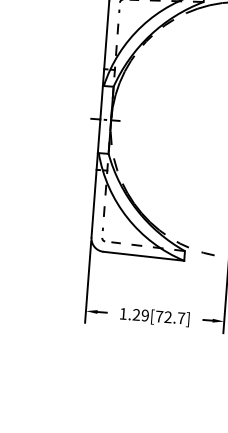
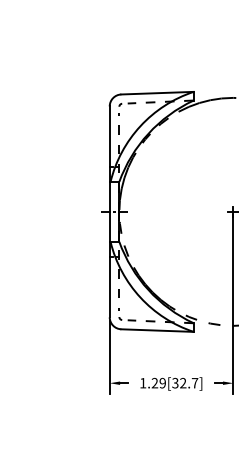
text: (159, 315) -> (175, 382), 1.29[72.7] -> 1.29[32.7]

